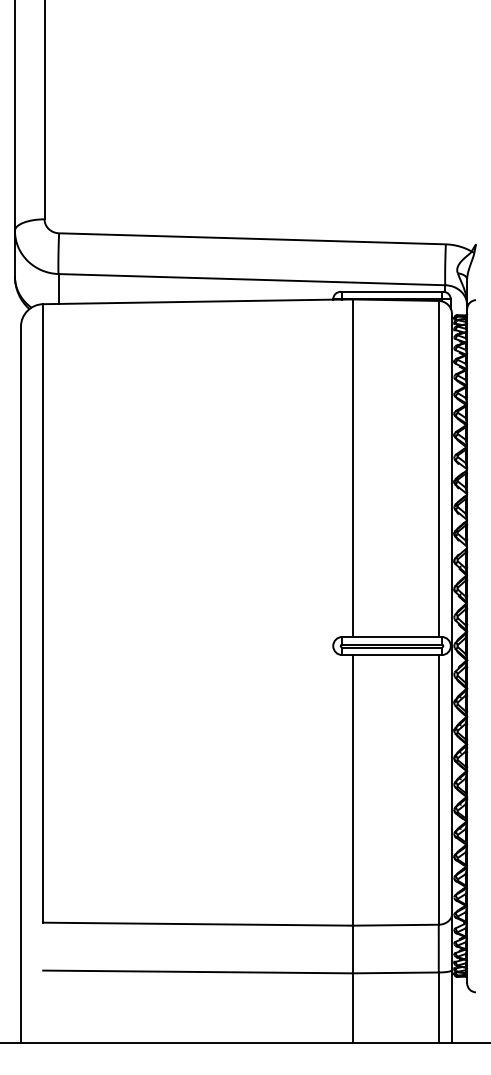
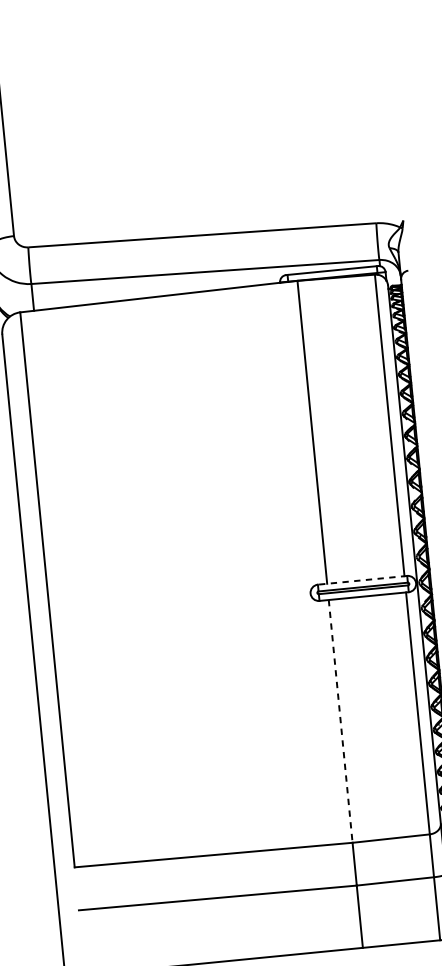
line: (392, 637) -> (363, 580), solid -> dashed
line: (352, 790) -> (340, 721), solid -> dashed

